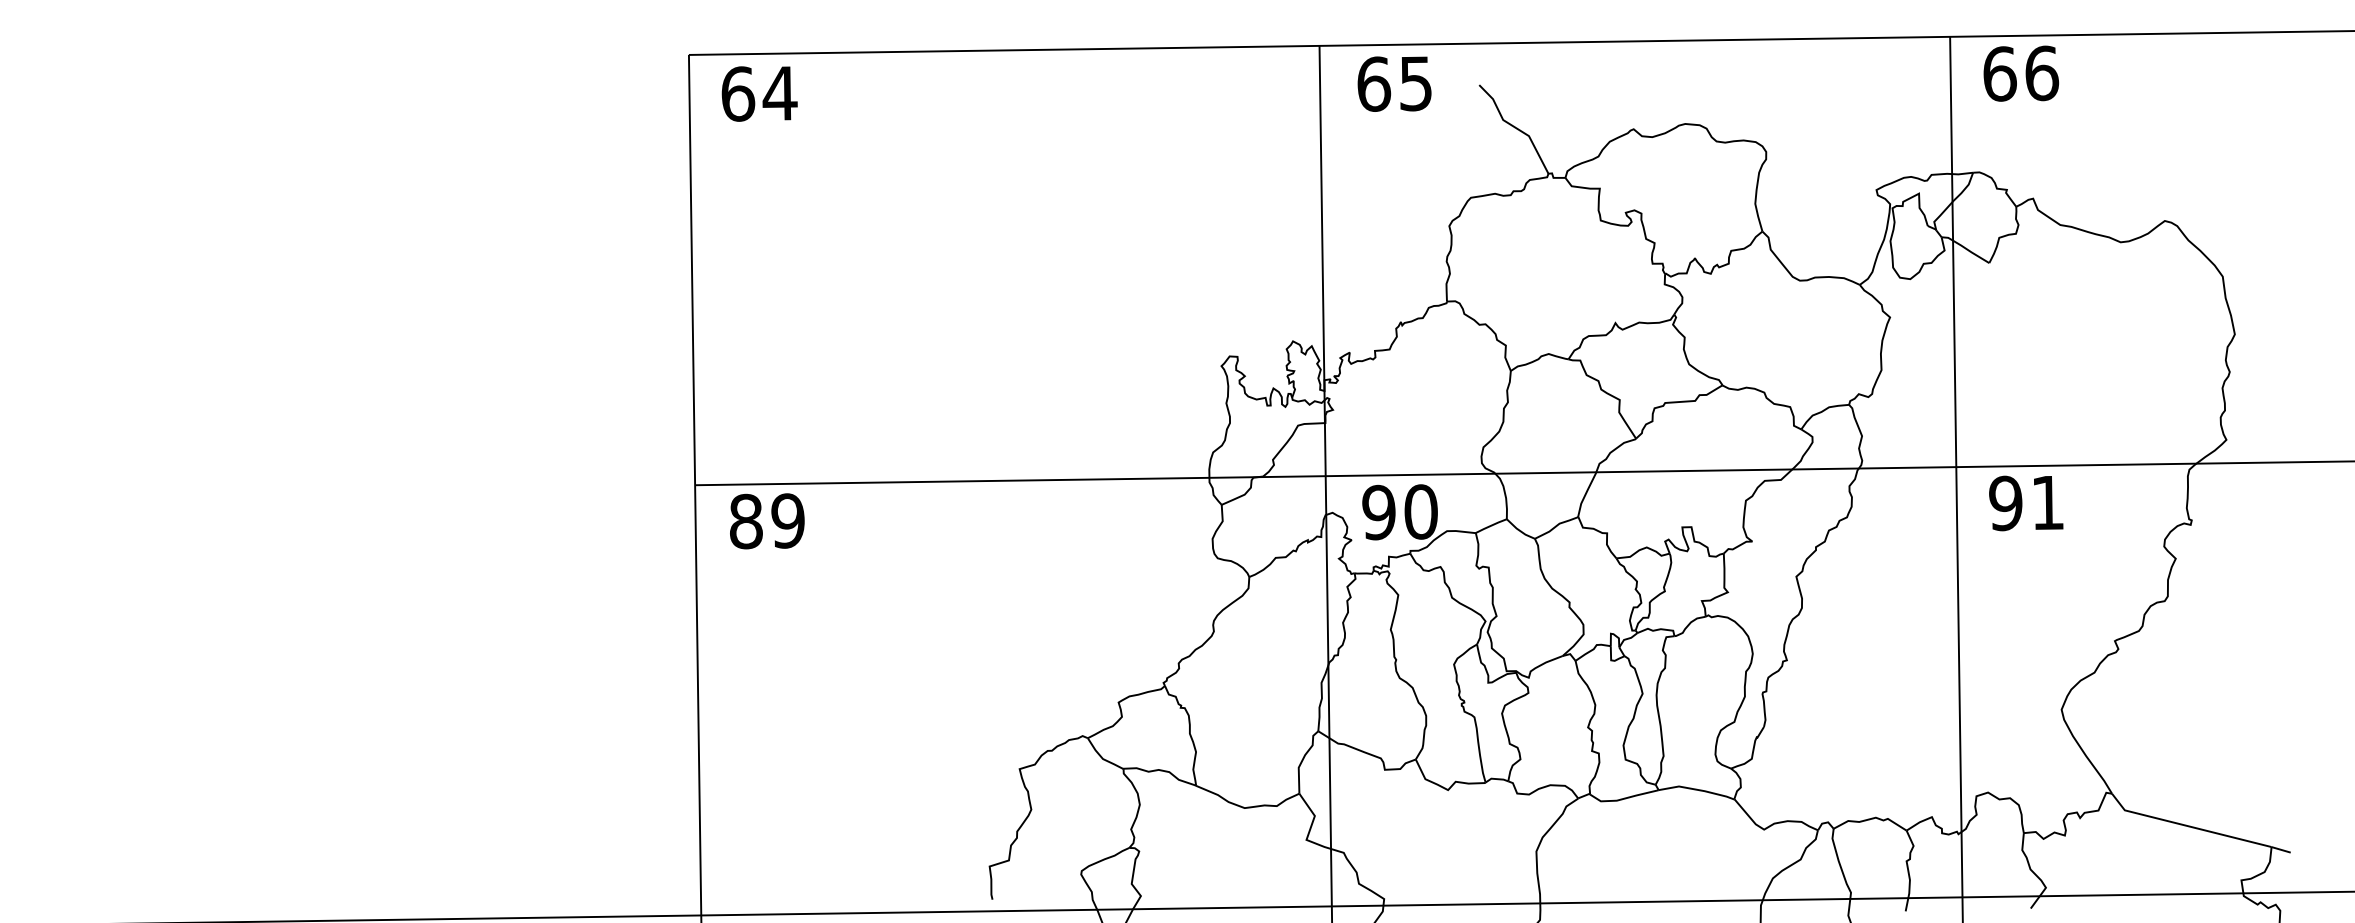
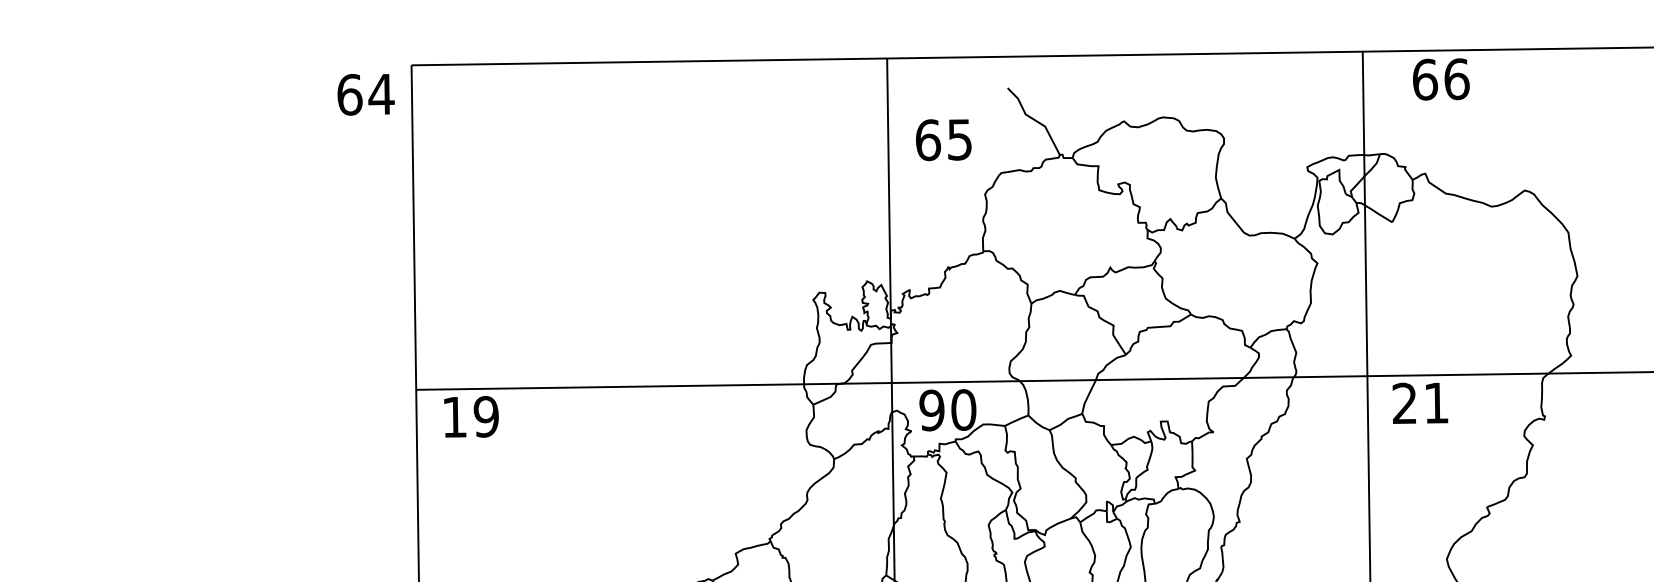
text: (2021, 73) -> (1441, 79), moved
text: (1394, 83) -> (943, 139), moved
text: (759, 93) -> (365, 94), moved
text: (2005, 503) -> (1404, 403), 91 -> 21
text: (746, 521) -> (454, 417), 89 -> 19

